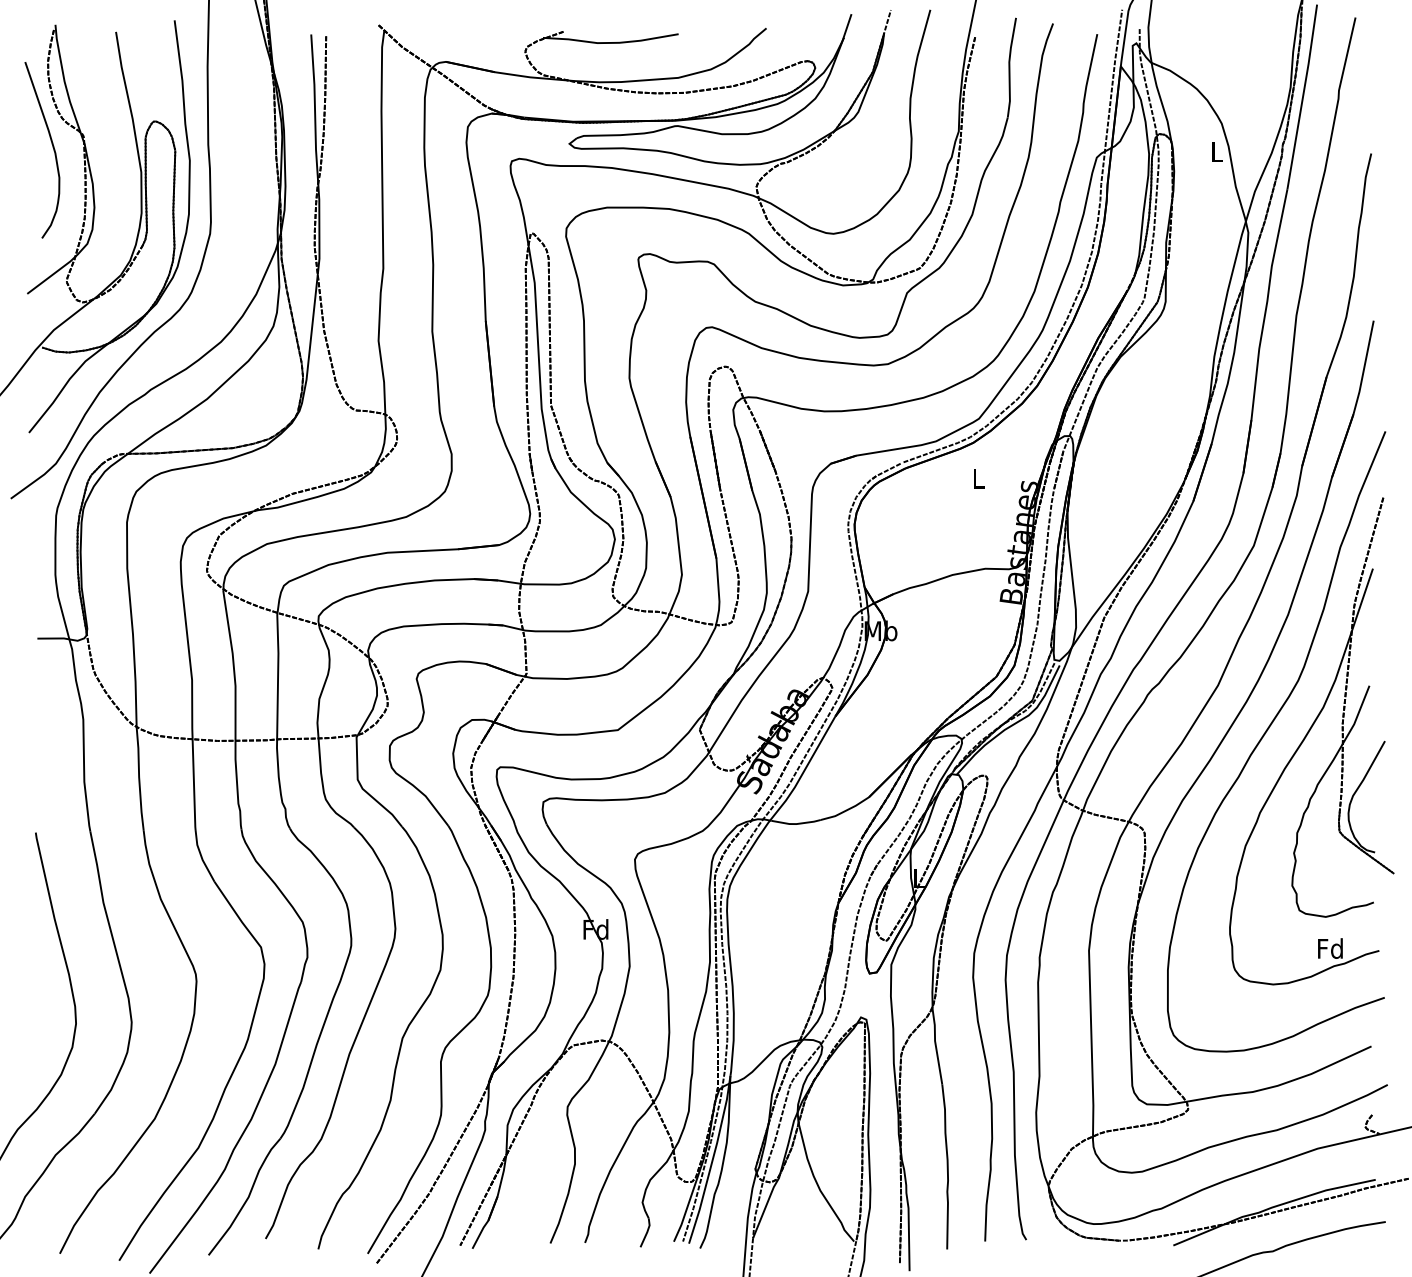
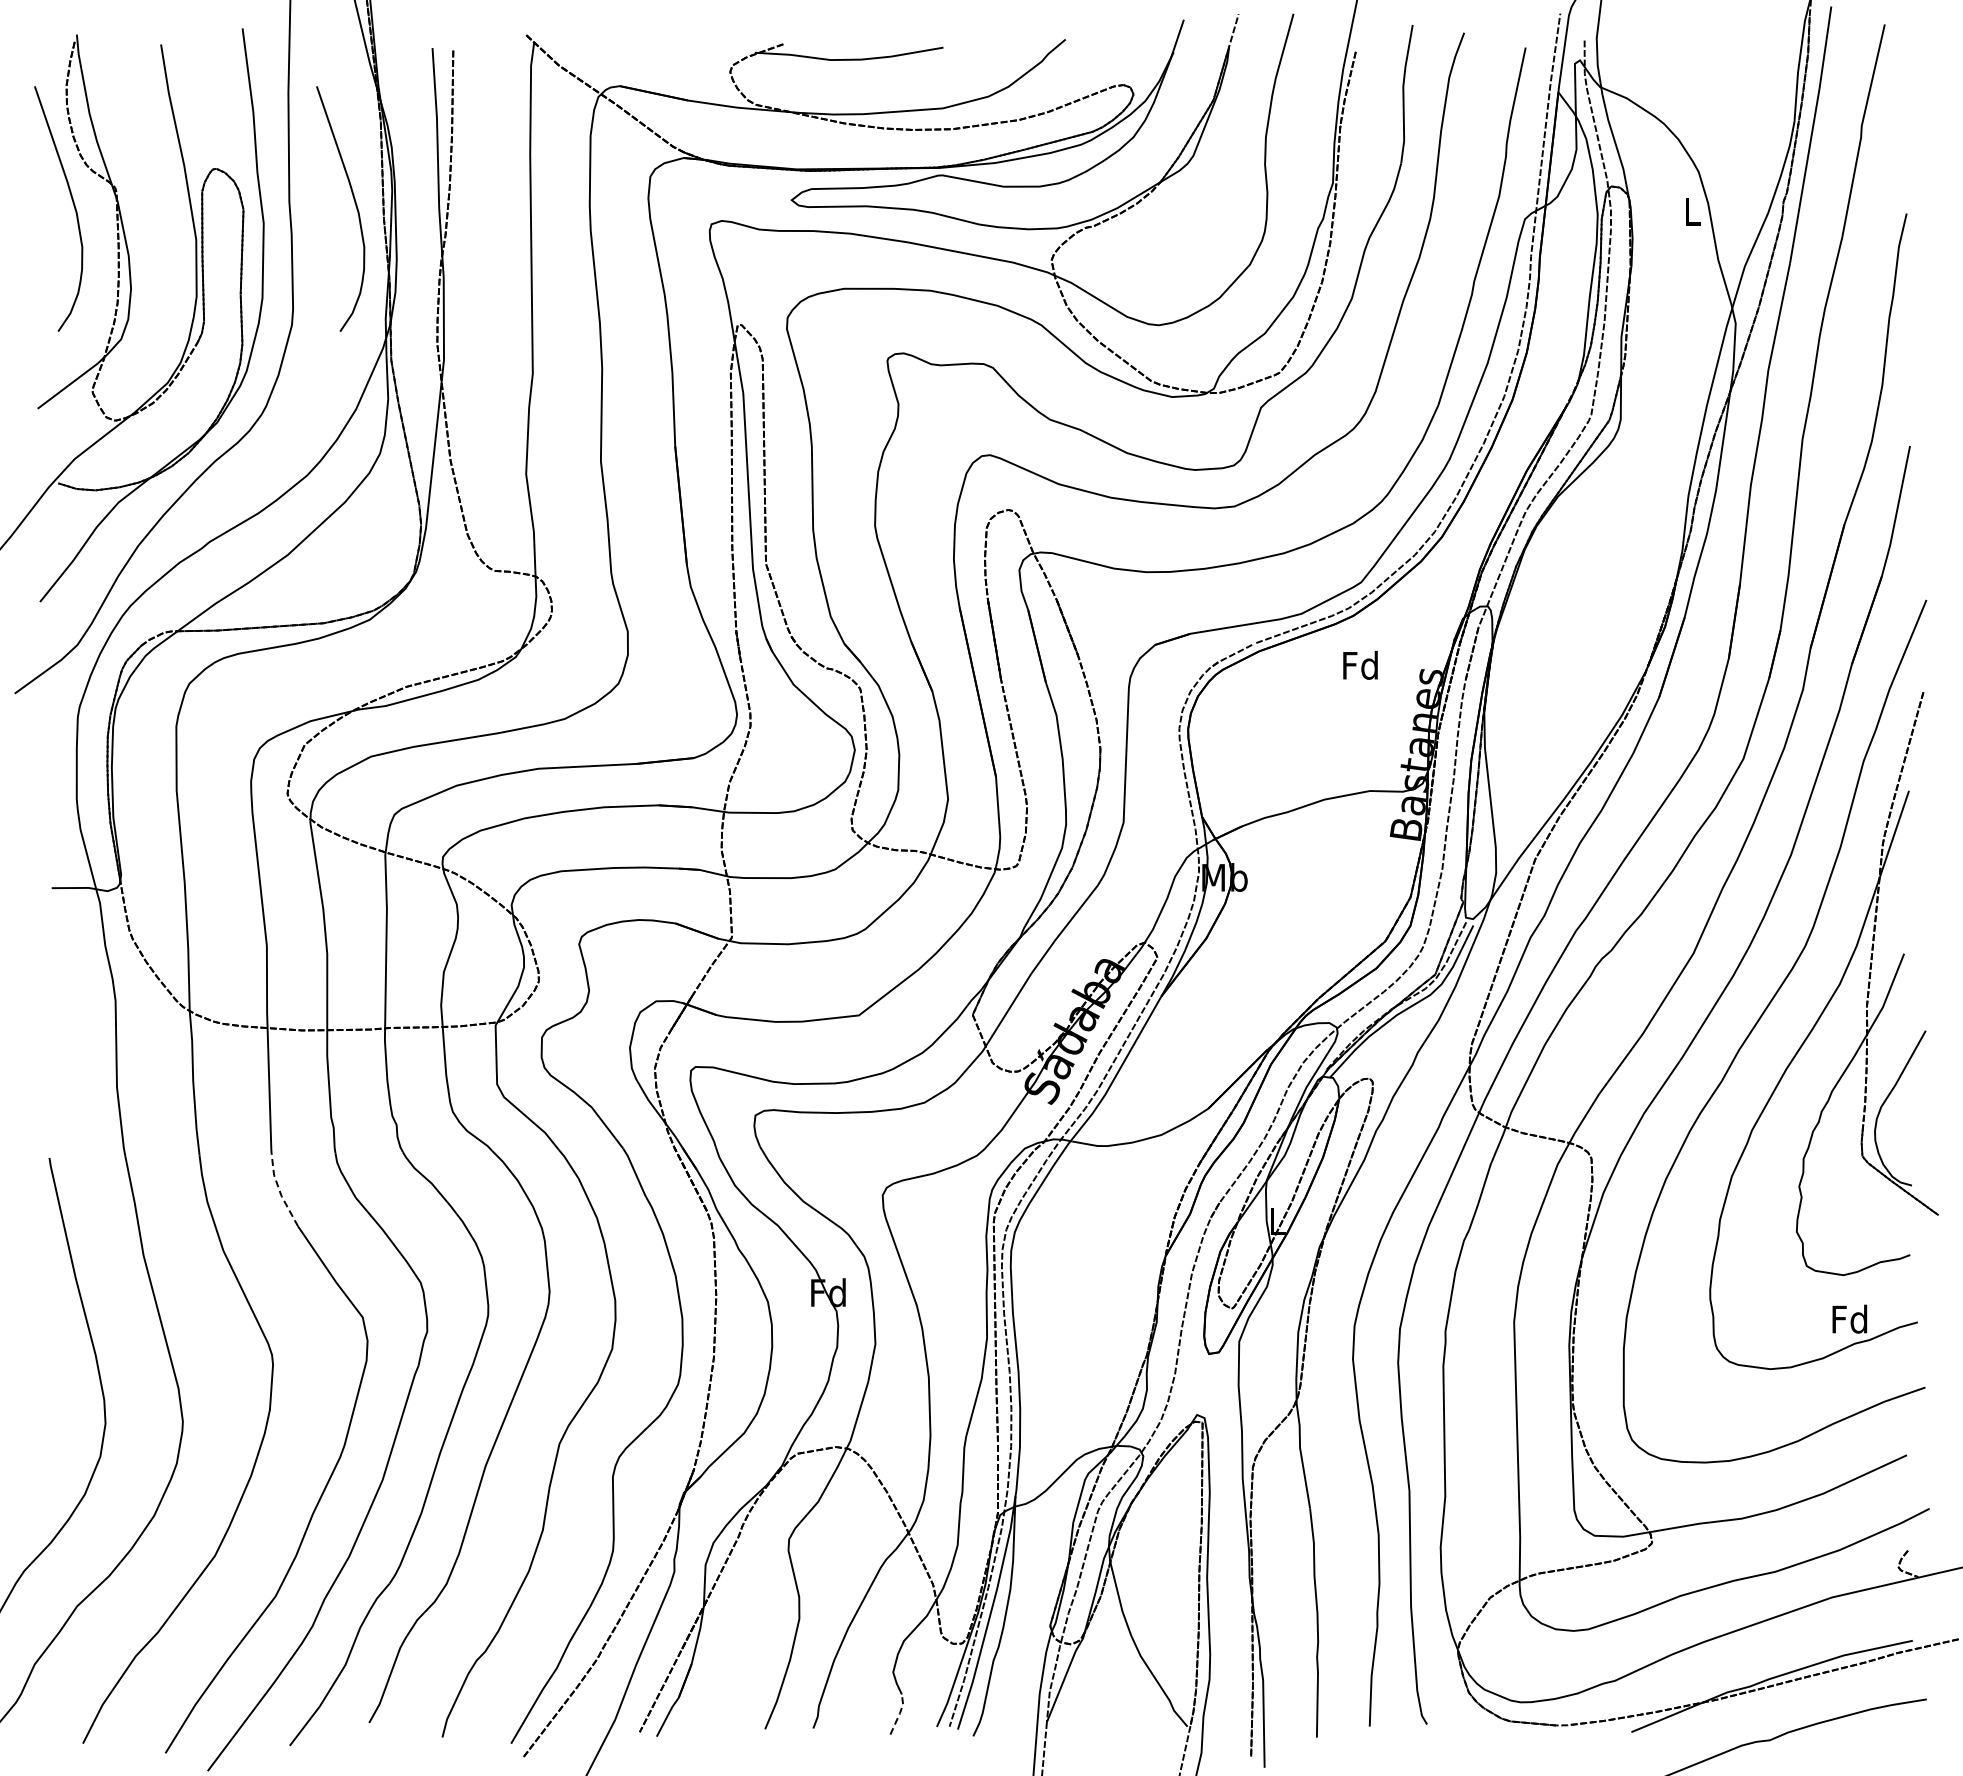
curve: (255, 146) -> (354, 203), added
text: (978, 477) -> (1360, 664), L -> Fd
line: (201, 856) -> (279, 1191), solid -> dashed
line: (647, 1232) -> (899, 1714), solid -> dashed

